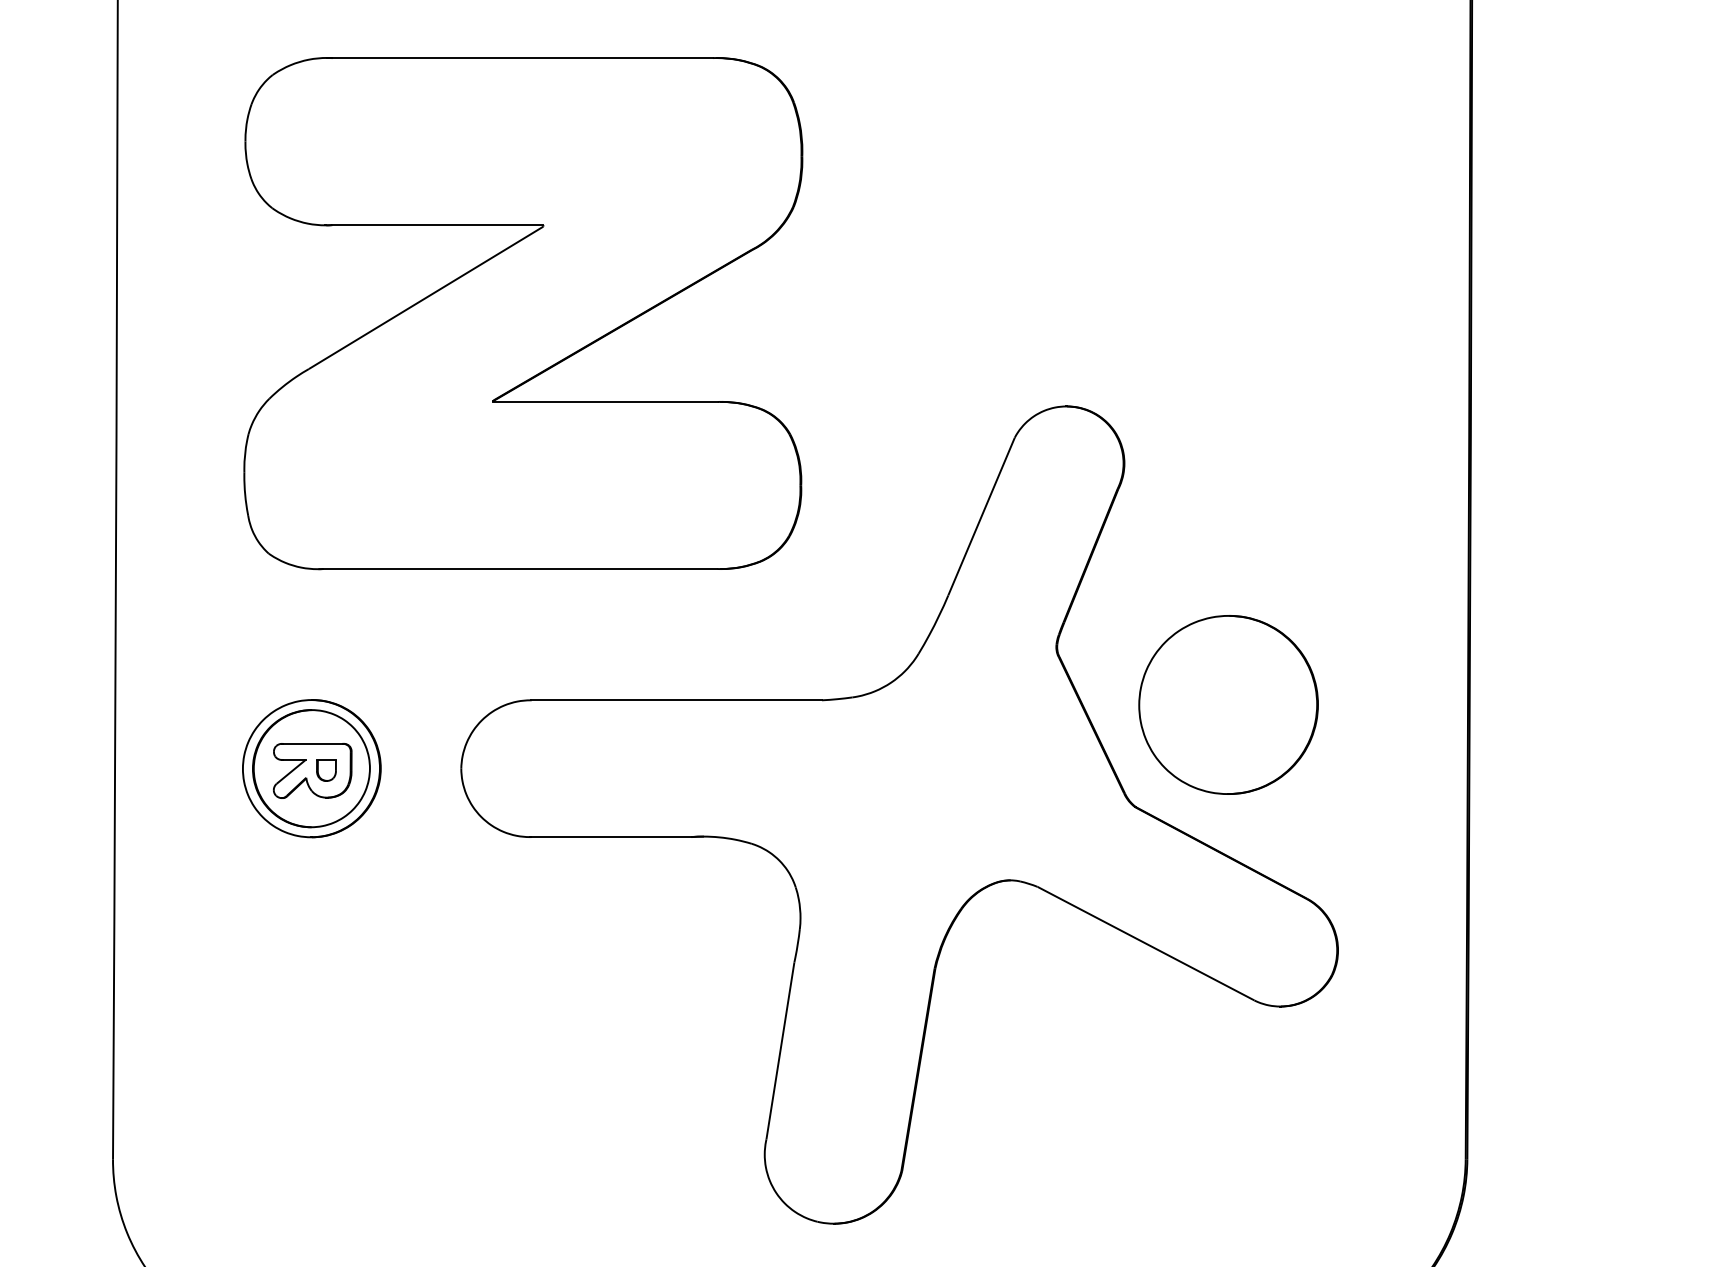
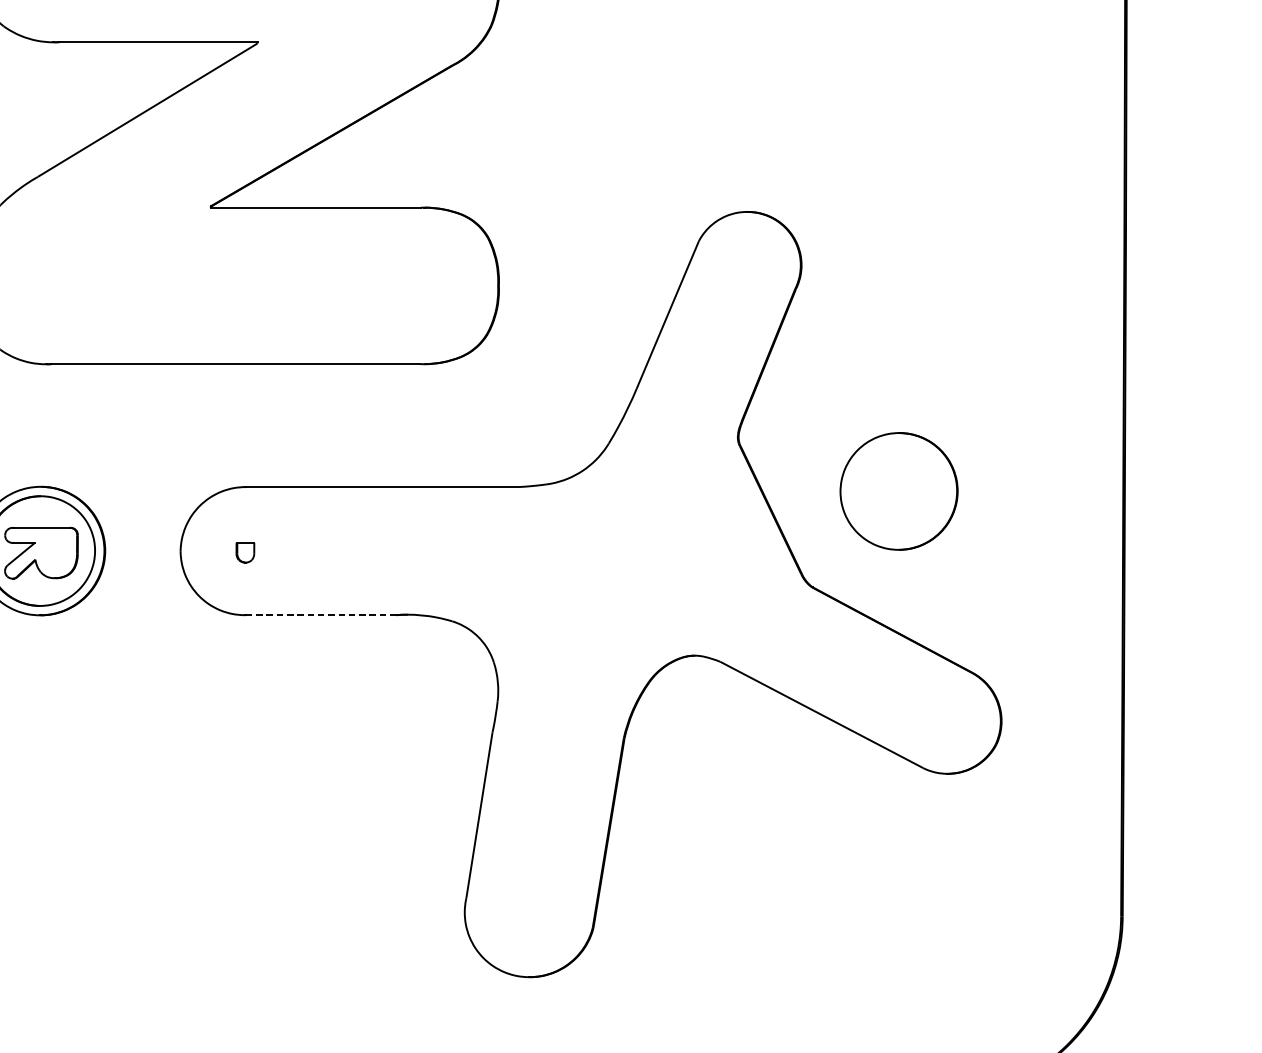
part: (1228, 704) -> (899, 491), size x0.7
part: (326, 770) -> (245, 552), moved
line: (611, 837) -> (321, 615), solid -> dashed

